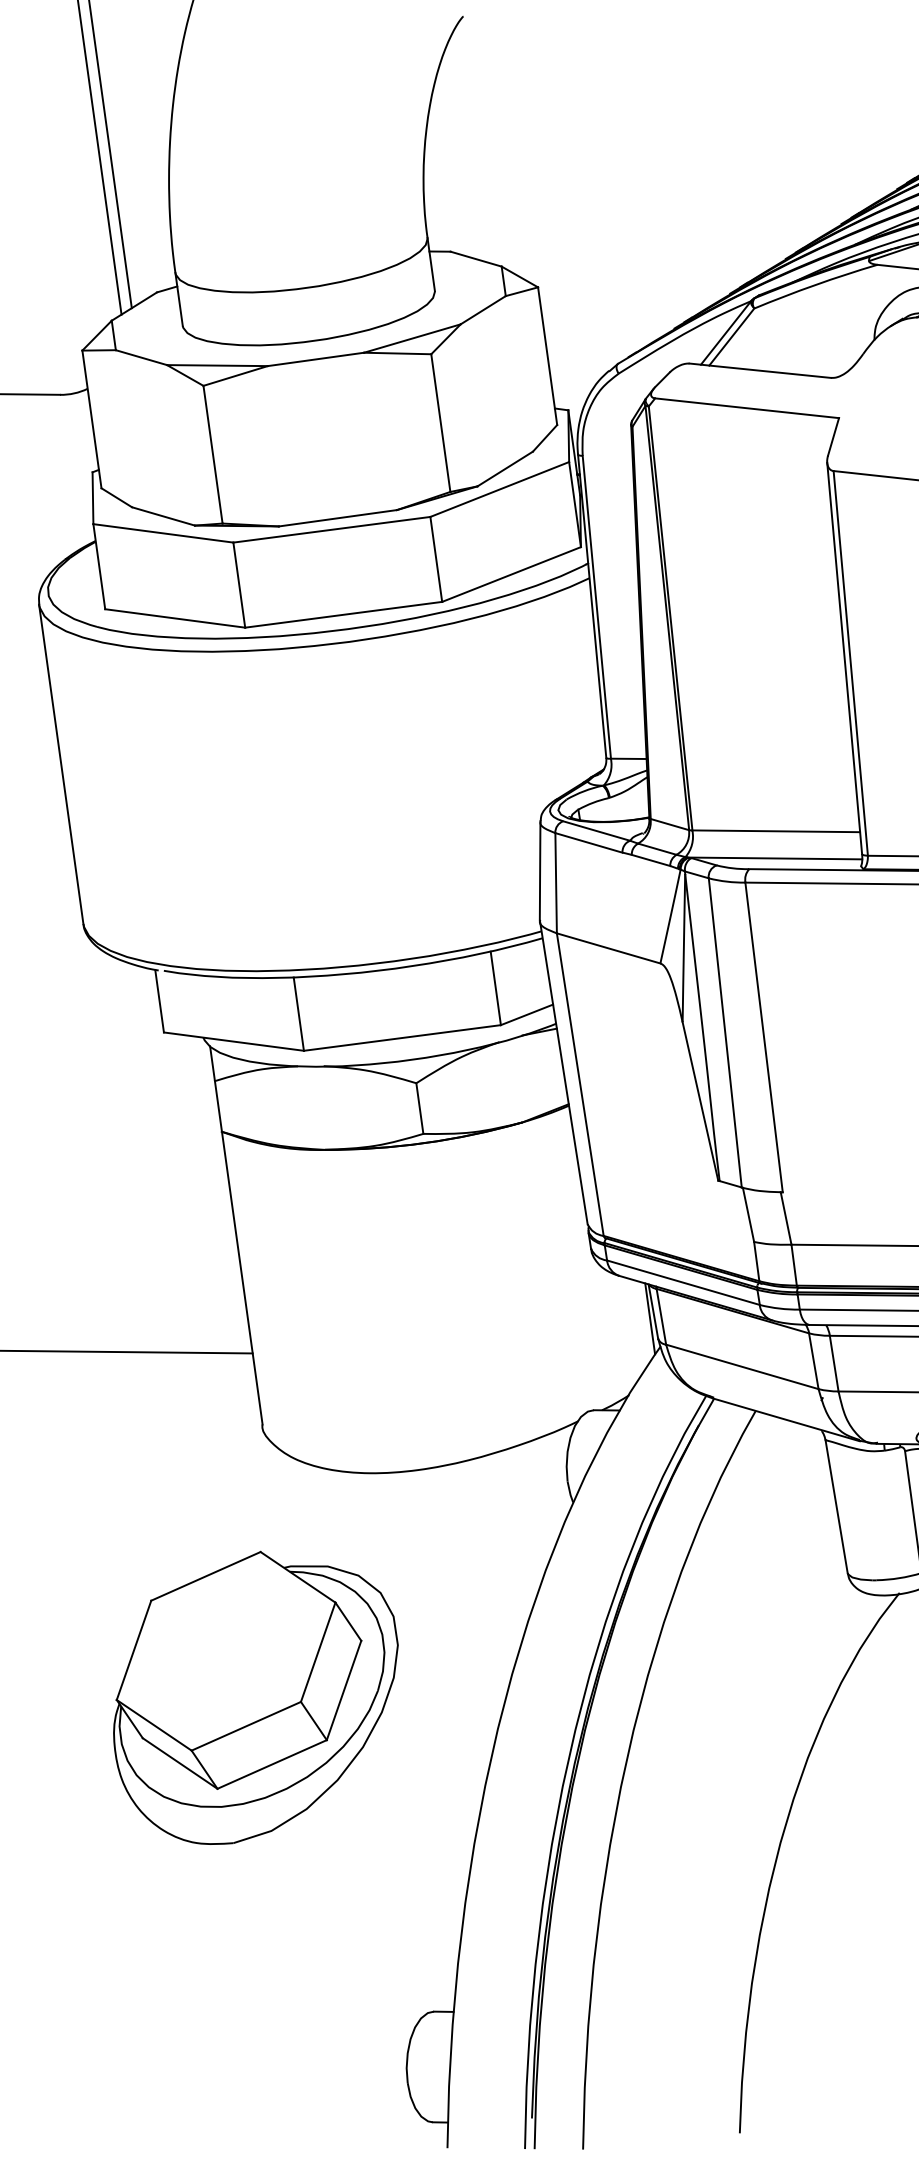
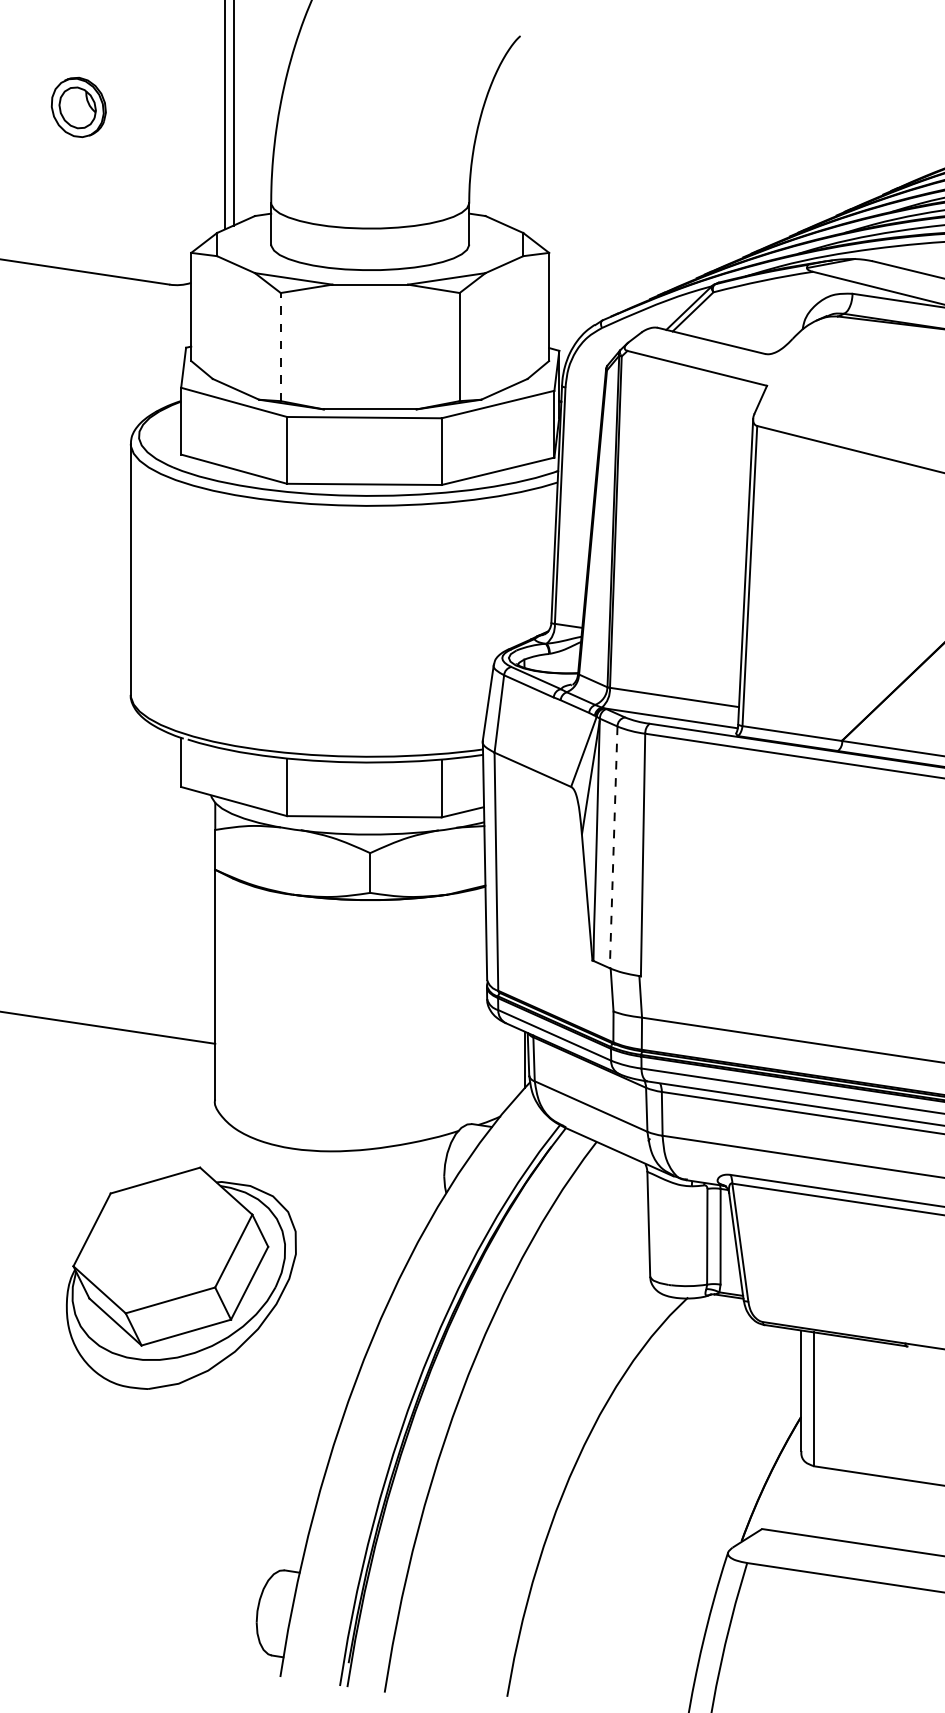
line: (212, 454) -> (280, 346), solid -> dashed
line: (725, 1033) -> (613, 847), solid -> dashed
part: (256, 1695) -> (181, 1277), moved

